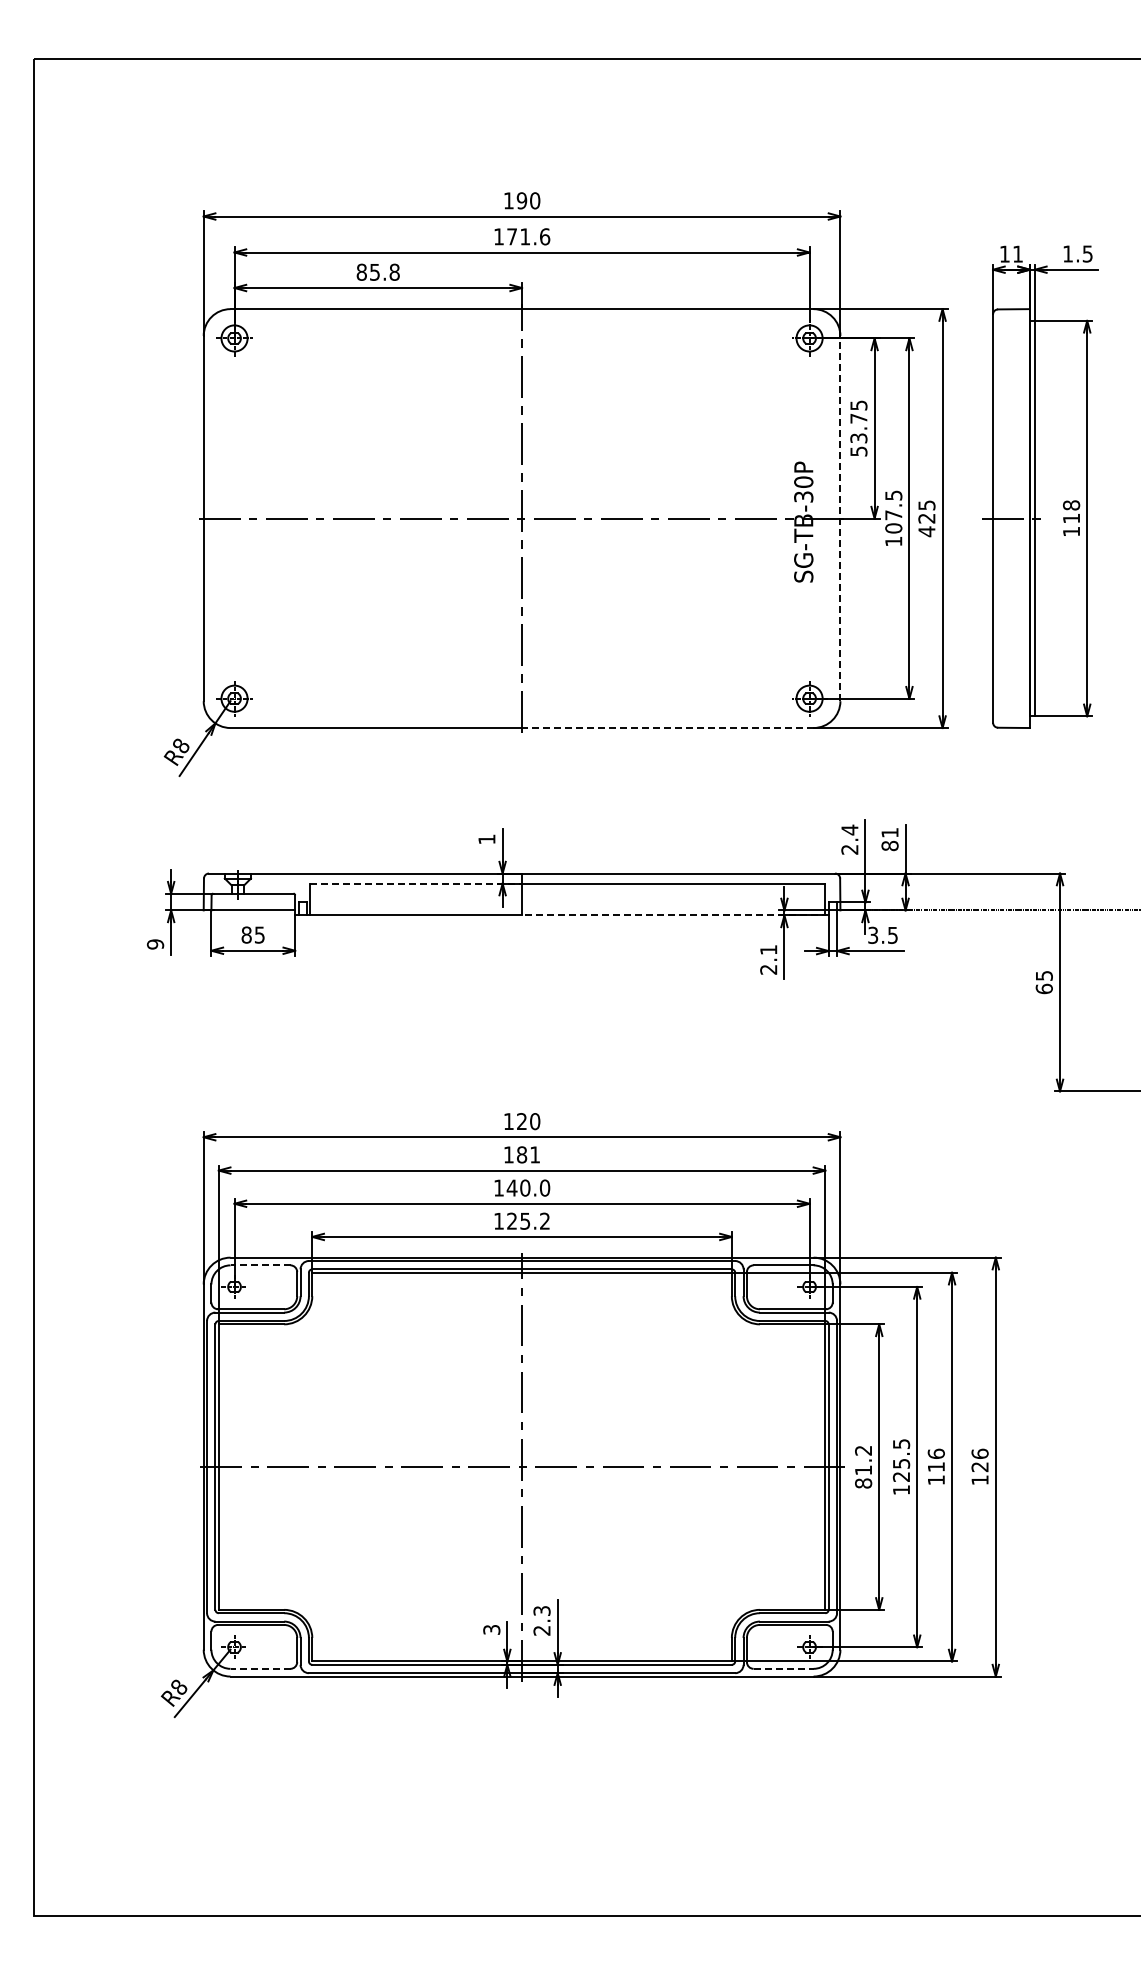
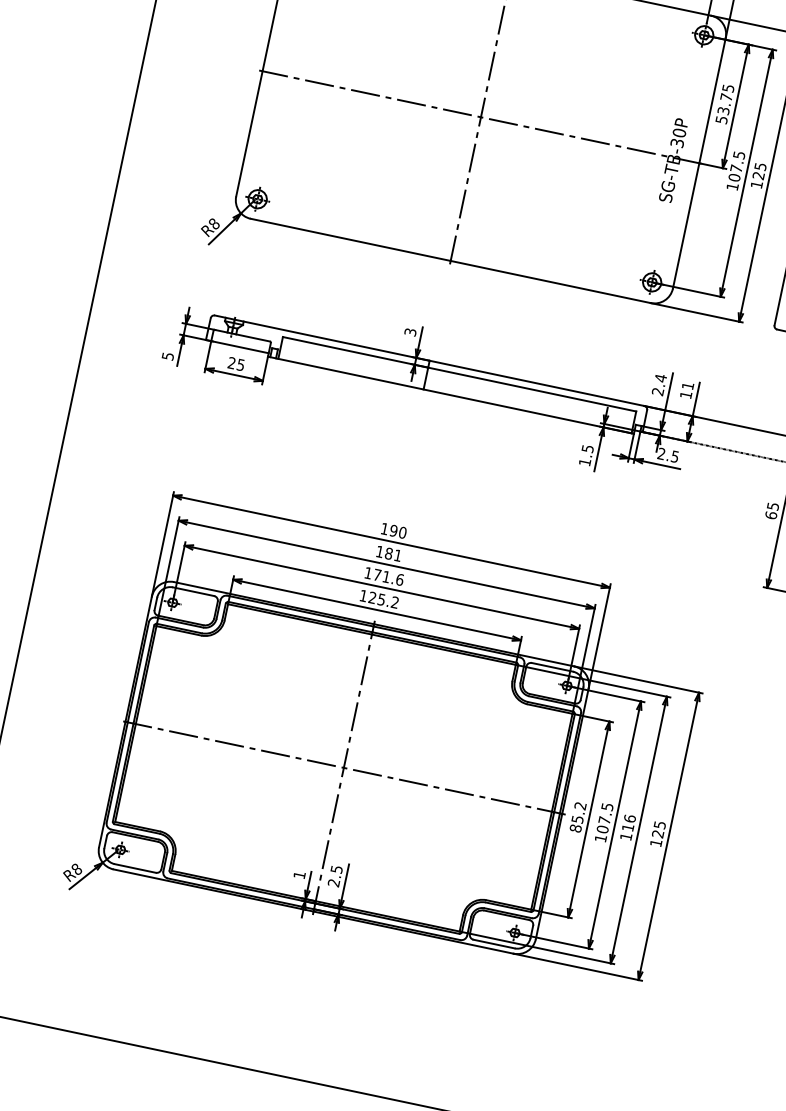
line: (840, 518) -> (699, 163), dashed -> solid
text: (926, 531) -> (756, 184), 425 -> 125
line: (667, 728) -> (550, 282), dashed -> solid
text: (486, 839) -> (410, 332), 1 -> 3
text: (889, 845) -> (685, 394), 81 -> 11
line: (416, 883) -> (355, 352), dashed -> solid
line: (674, 915) -> (528, 411), dashed -> solid
text: (246, 934) -> (231, 362), 85 -> 25
text: (873, 935) -> (661, 454), 3.5 -> 2.5
text: (154, 944) -> (167, 356), 9 -> 5
text: (768, 959) -> (586, 455), 2.1 -> 1.5
text: (521, 1121) -> (393, 530), 120 -> 190
text: (528, 1187) -> (388, 577), 140.0 -> 171.6
line: (260, 1265) -> (193, 591), dashed -> solid
text: (979, 1453) -> (659, 824), 126 -> 125
text: (863, 1470) -> (577, 819), 81.2 -> 85.2
text: (901, 1470) -> (603, 825), 125.5 -> 107.5
text: (541, 1610) -> (336, 869), 2.3 -> 2.5
text: (491, 1629) -> (299, 874), 3 -> 1
line: (260, 1668) -> (135, 868), dashed -> solid
line: (783, 1668) -> (494, 943), dashed -> solid

